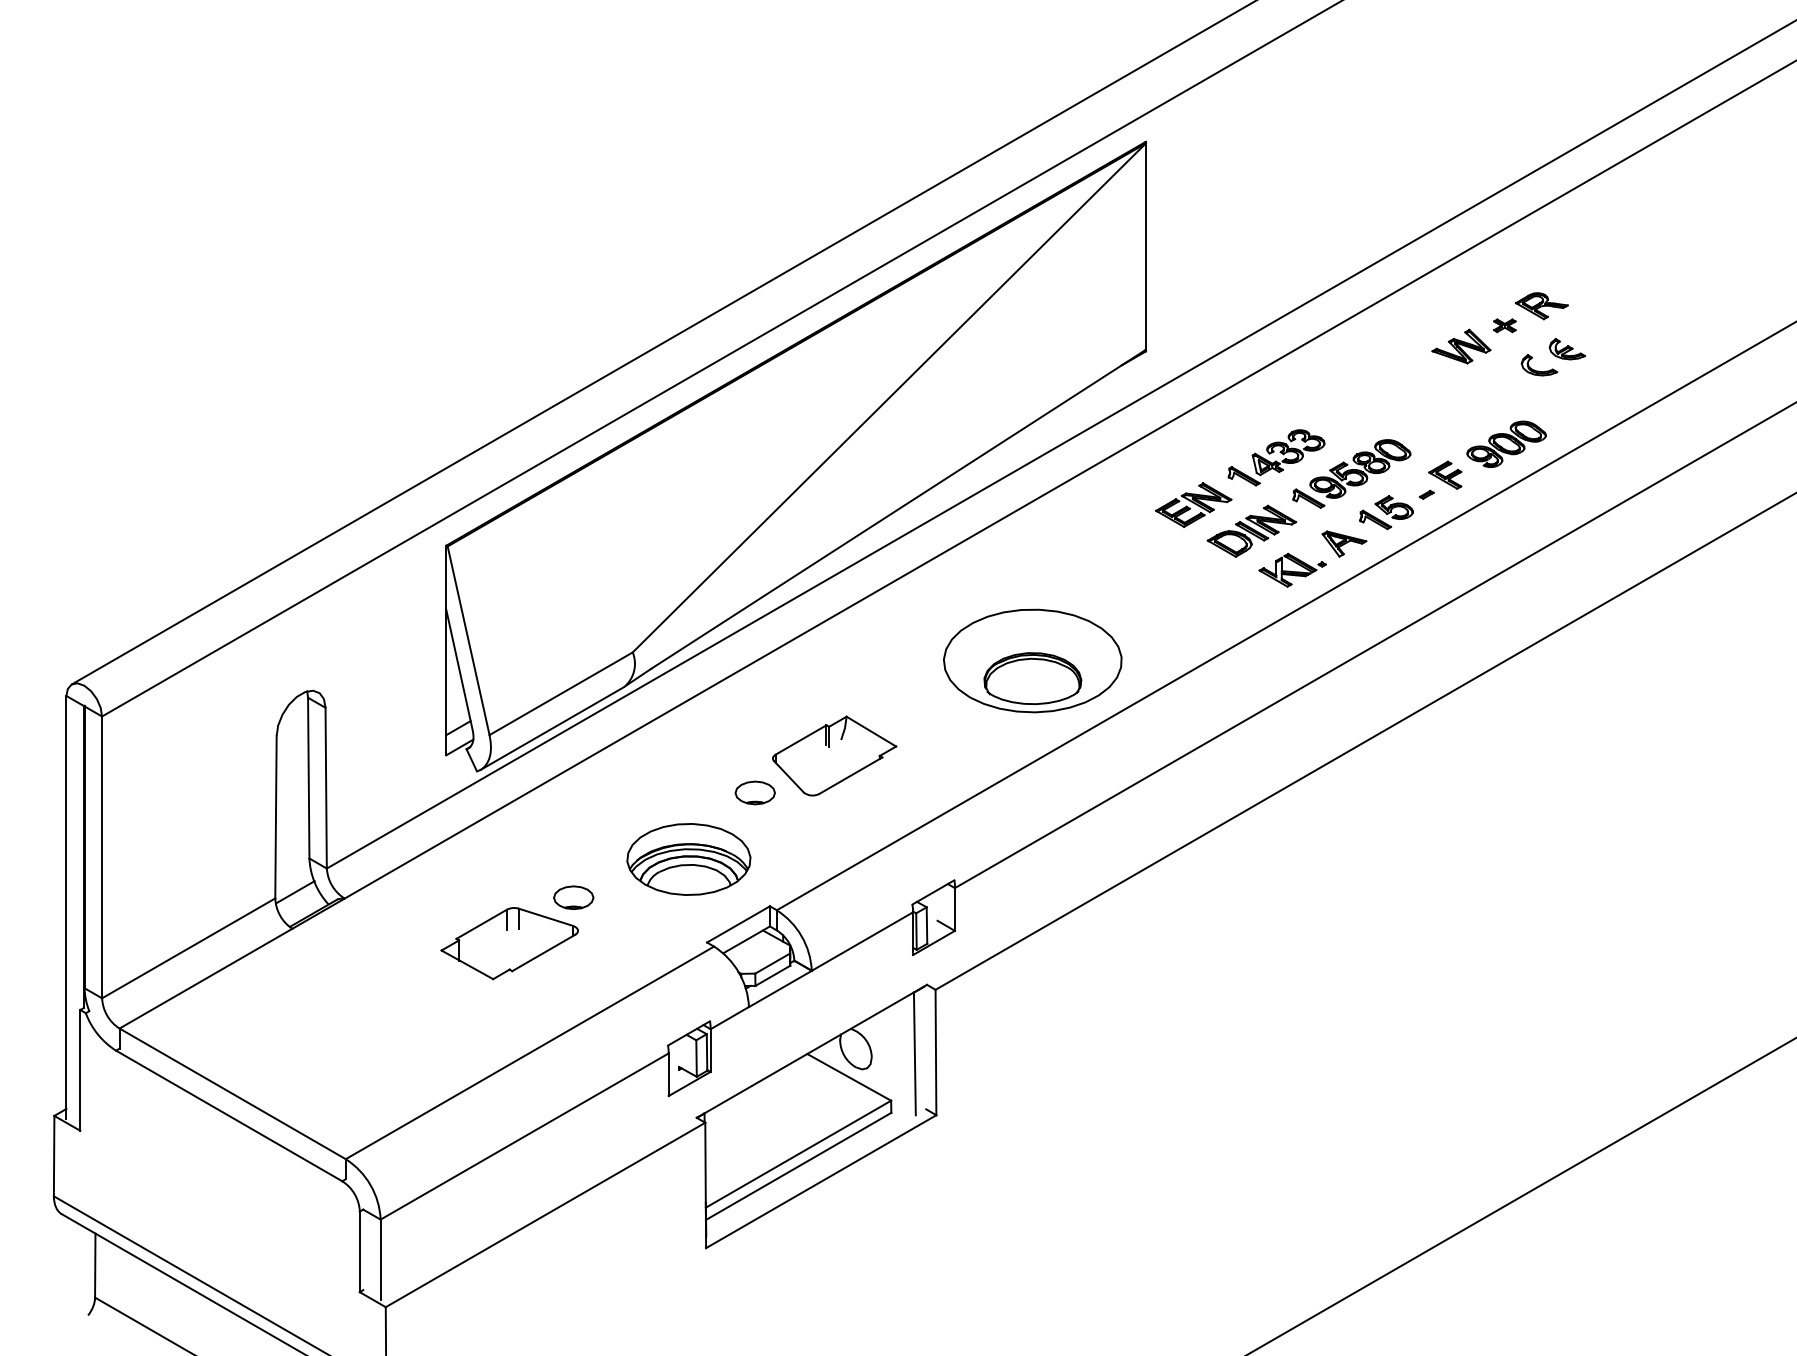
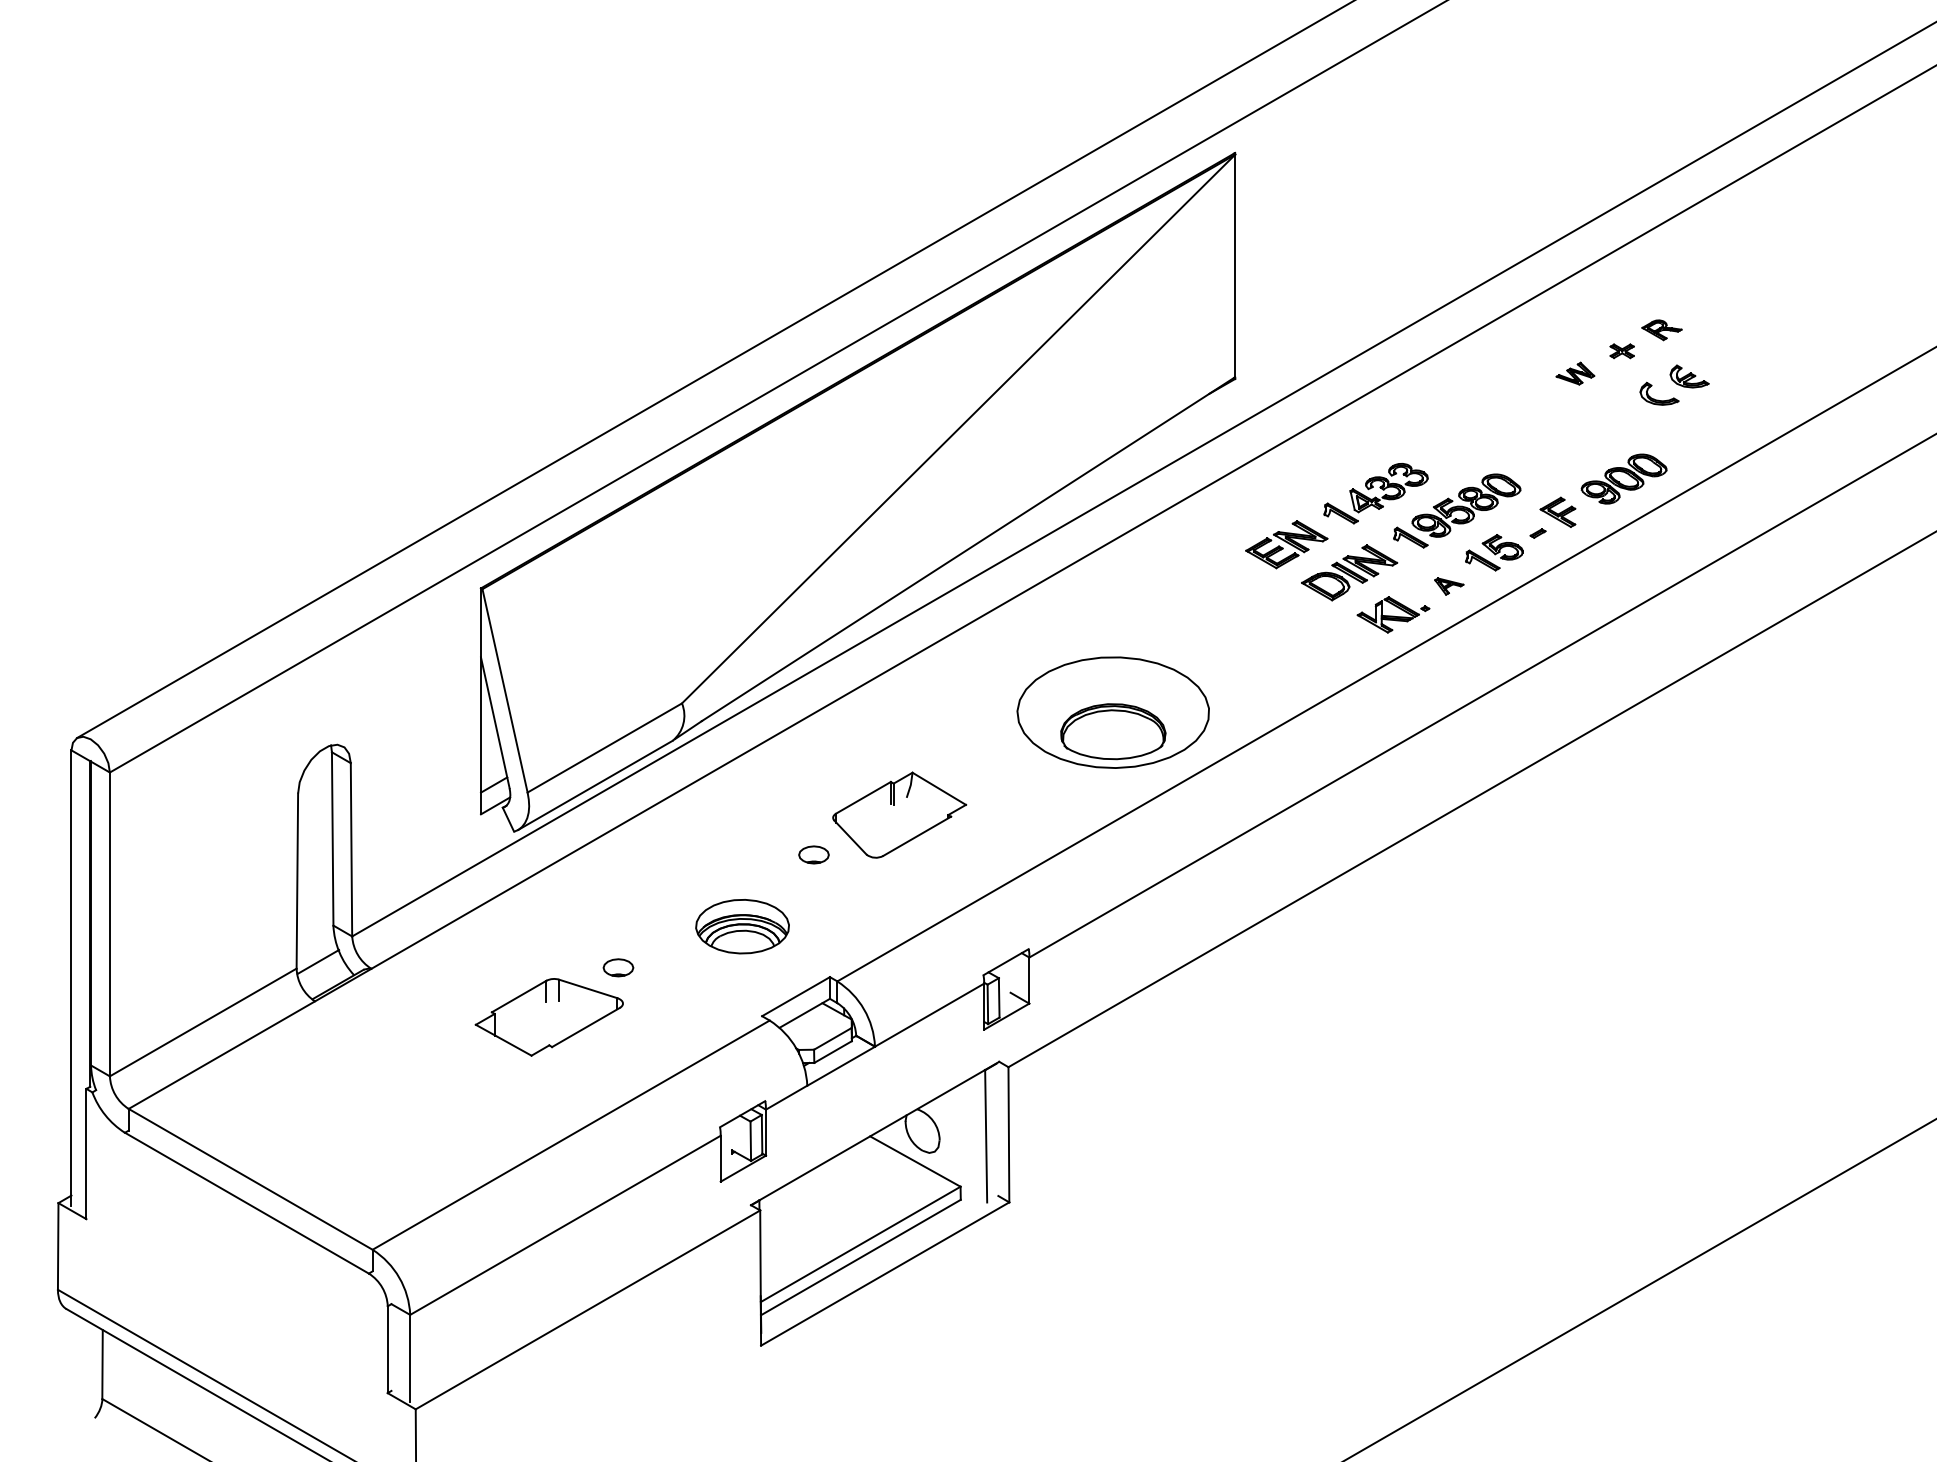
part: (1541, 306) -> (1661, 330), size x0.7
part: (1461, 346) -> (1575, 373), size x0.6
part: (1344, 543) -> (1449, 585), size x0.6
part: (754, 792) -> (813, 854), size x0.7
part: (688, 859) -> (742, 926), size x0.7
part: (573, 897) -> (618, 967), size x0.7

